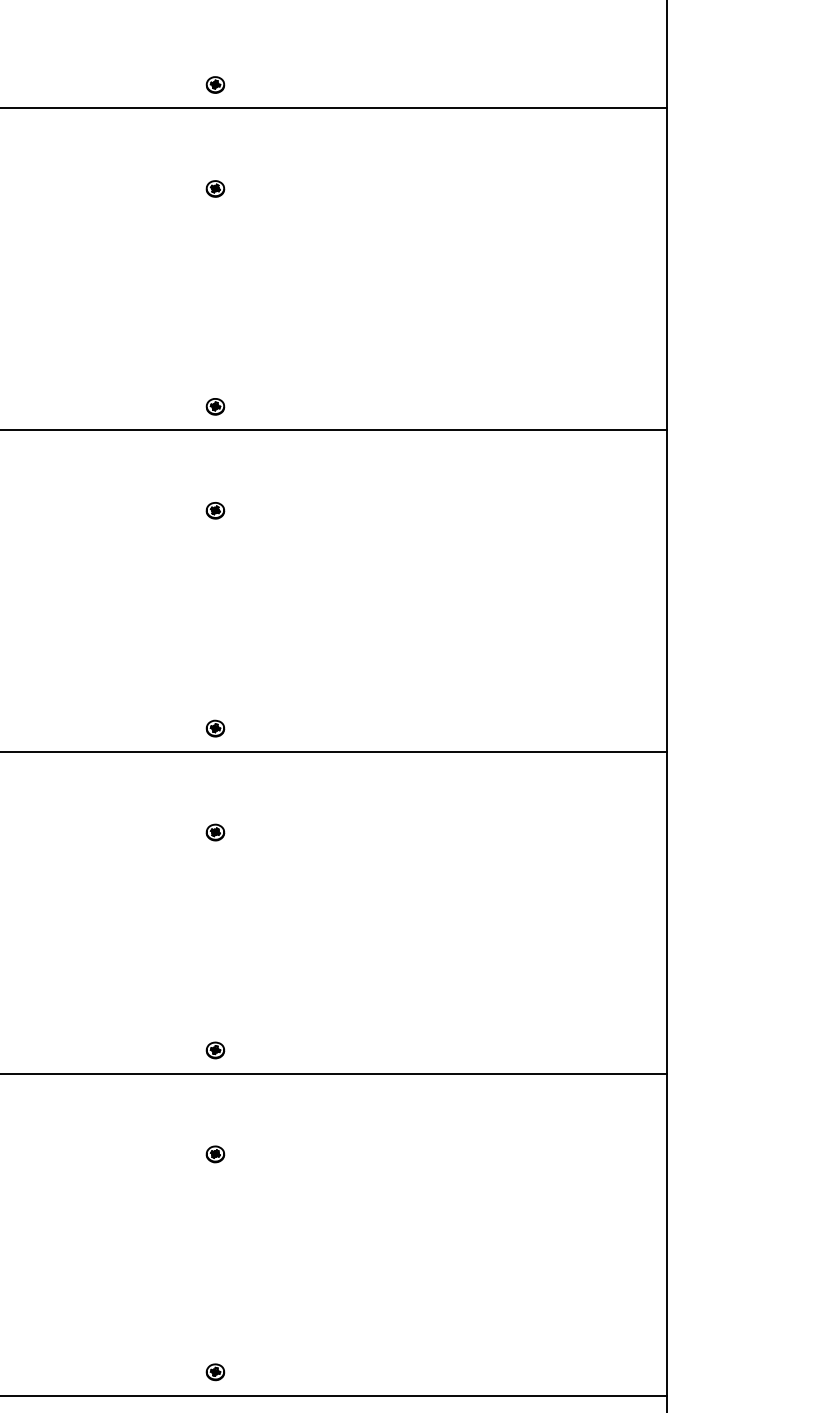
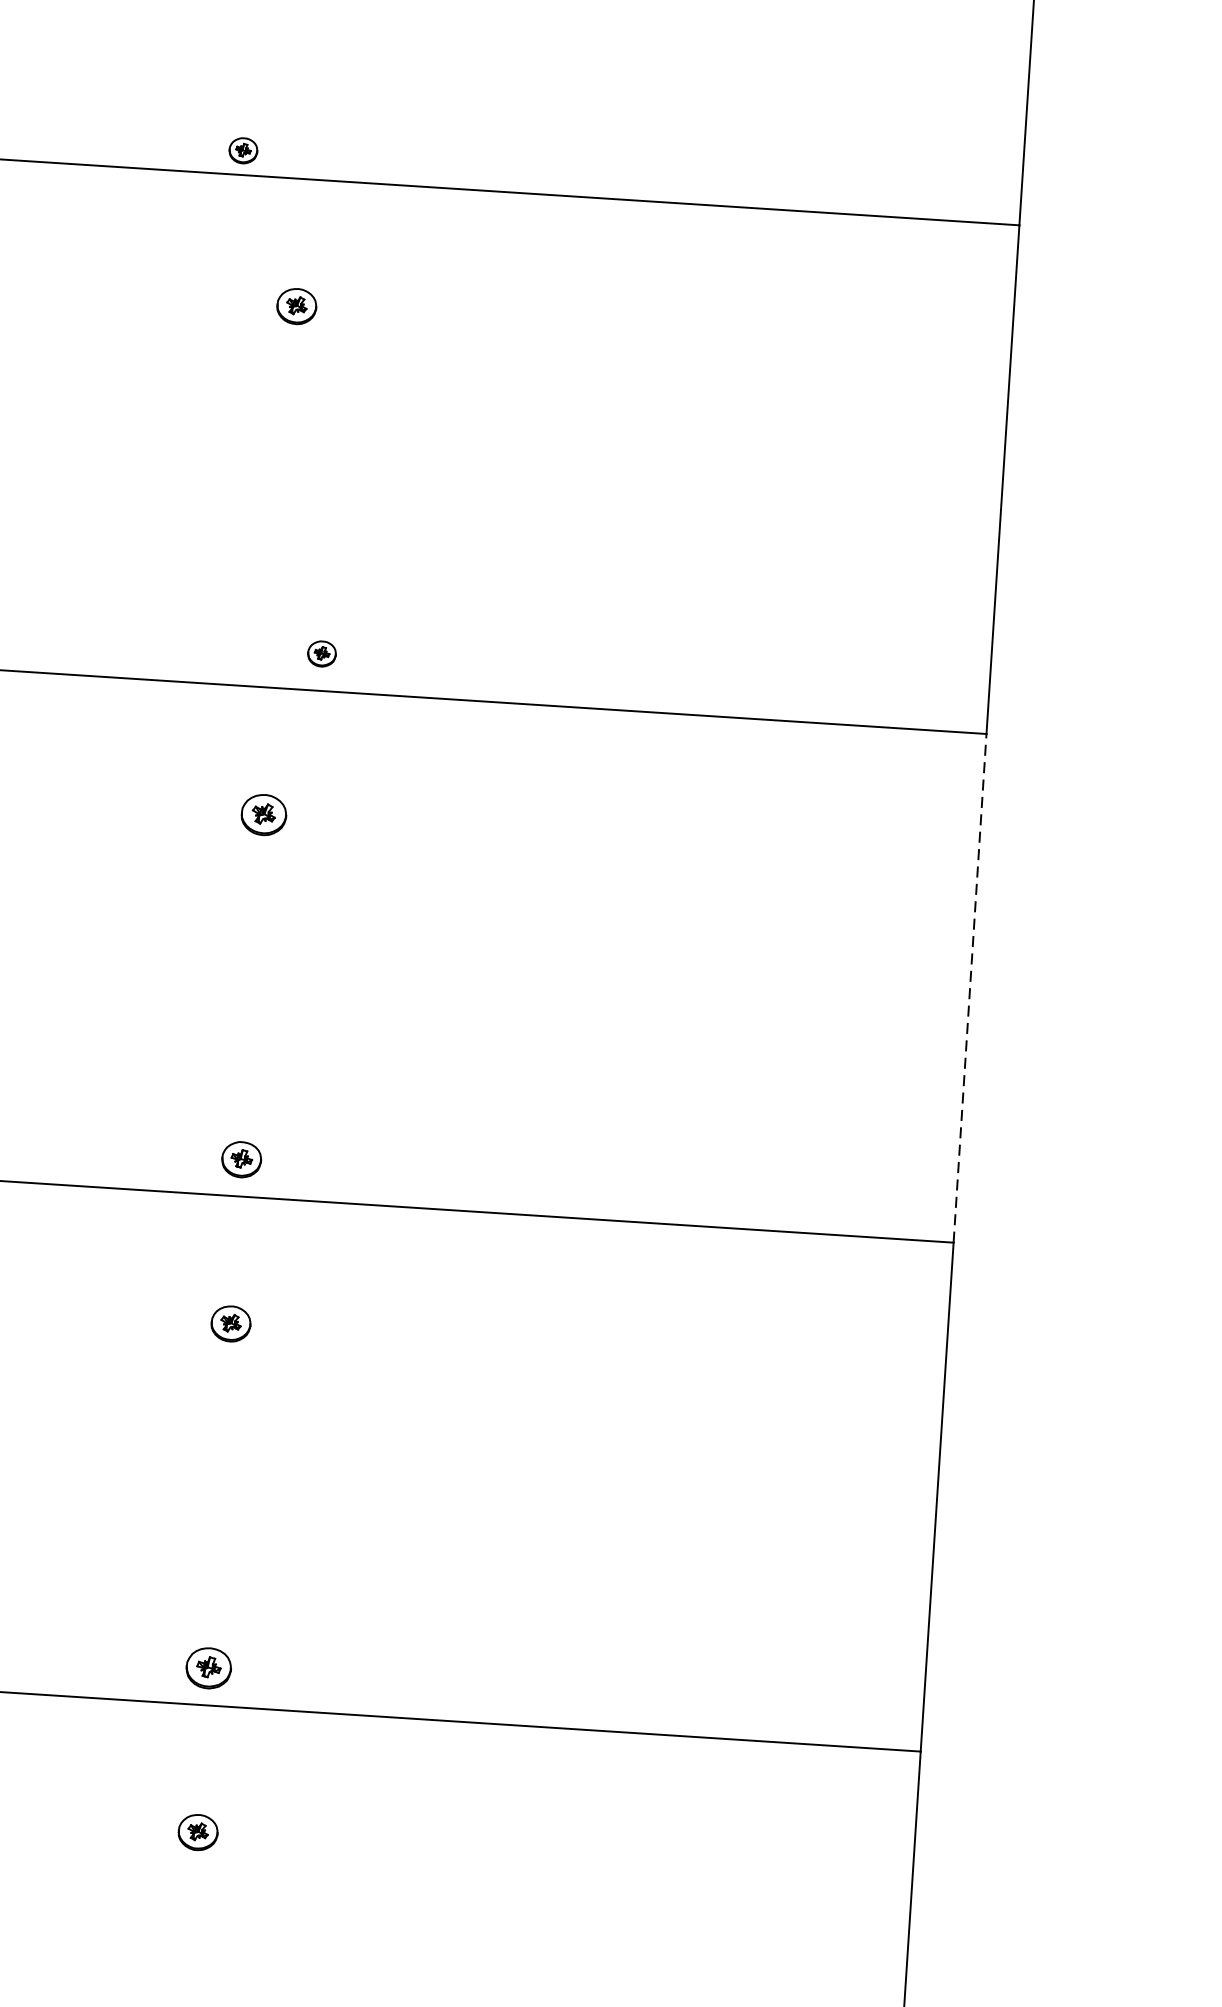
part: (215, 84) -> (243, 149), moved
part: (215, 188) -> (296, 305), size x1.4
part: (215, 406) -> (322, 653), moved
part: (215, 510) -> (263, 814), size x1.6
line: (667, 591) -> (970, 989), solid -> dashed
part: (215, 728) -> (241, 1159), size x1.4
part: (215, 832) -> (231, 1323), size x1.4
part: (215, 1050) -> (208, 1668), size x1.6
part: (215, 1154) -> (198, 1832), size x1.4

